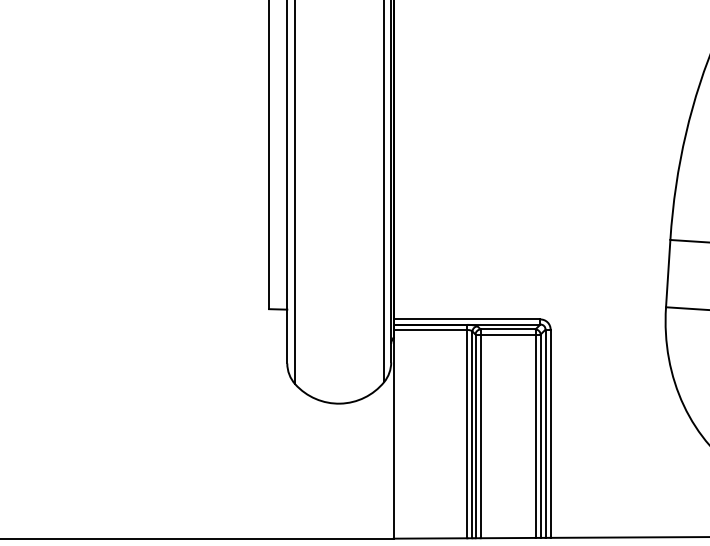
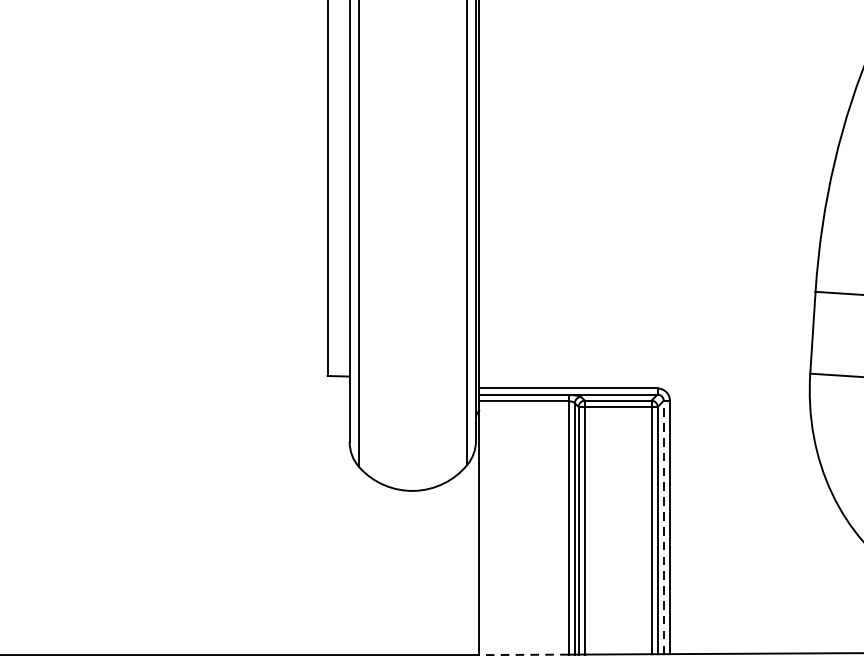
line: (545, 433) -> (663, 527), solid -> dashed
line: (430, 538) -> (523, 654), solid -> dashed

